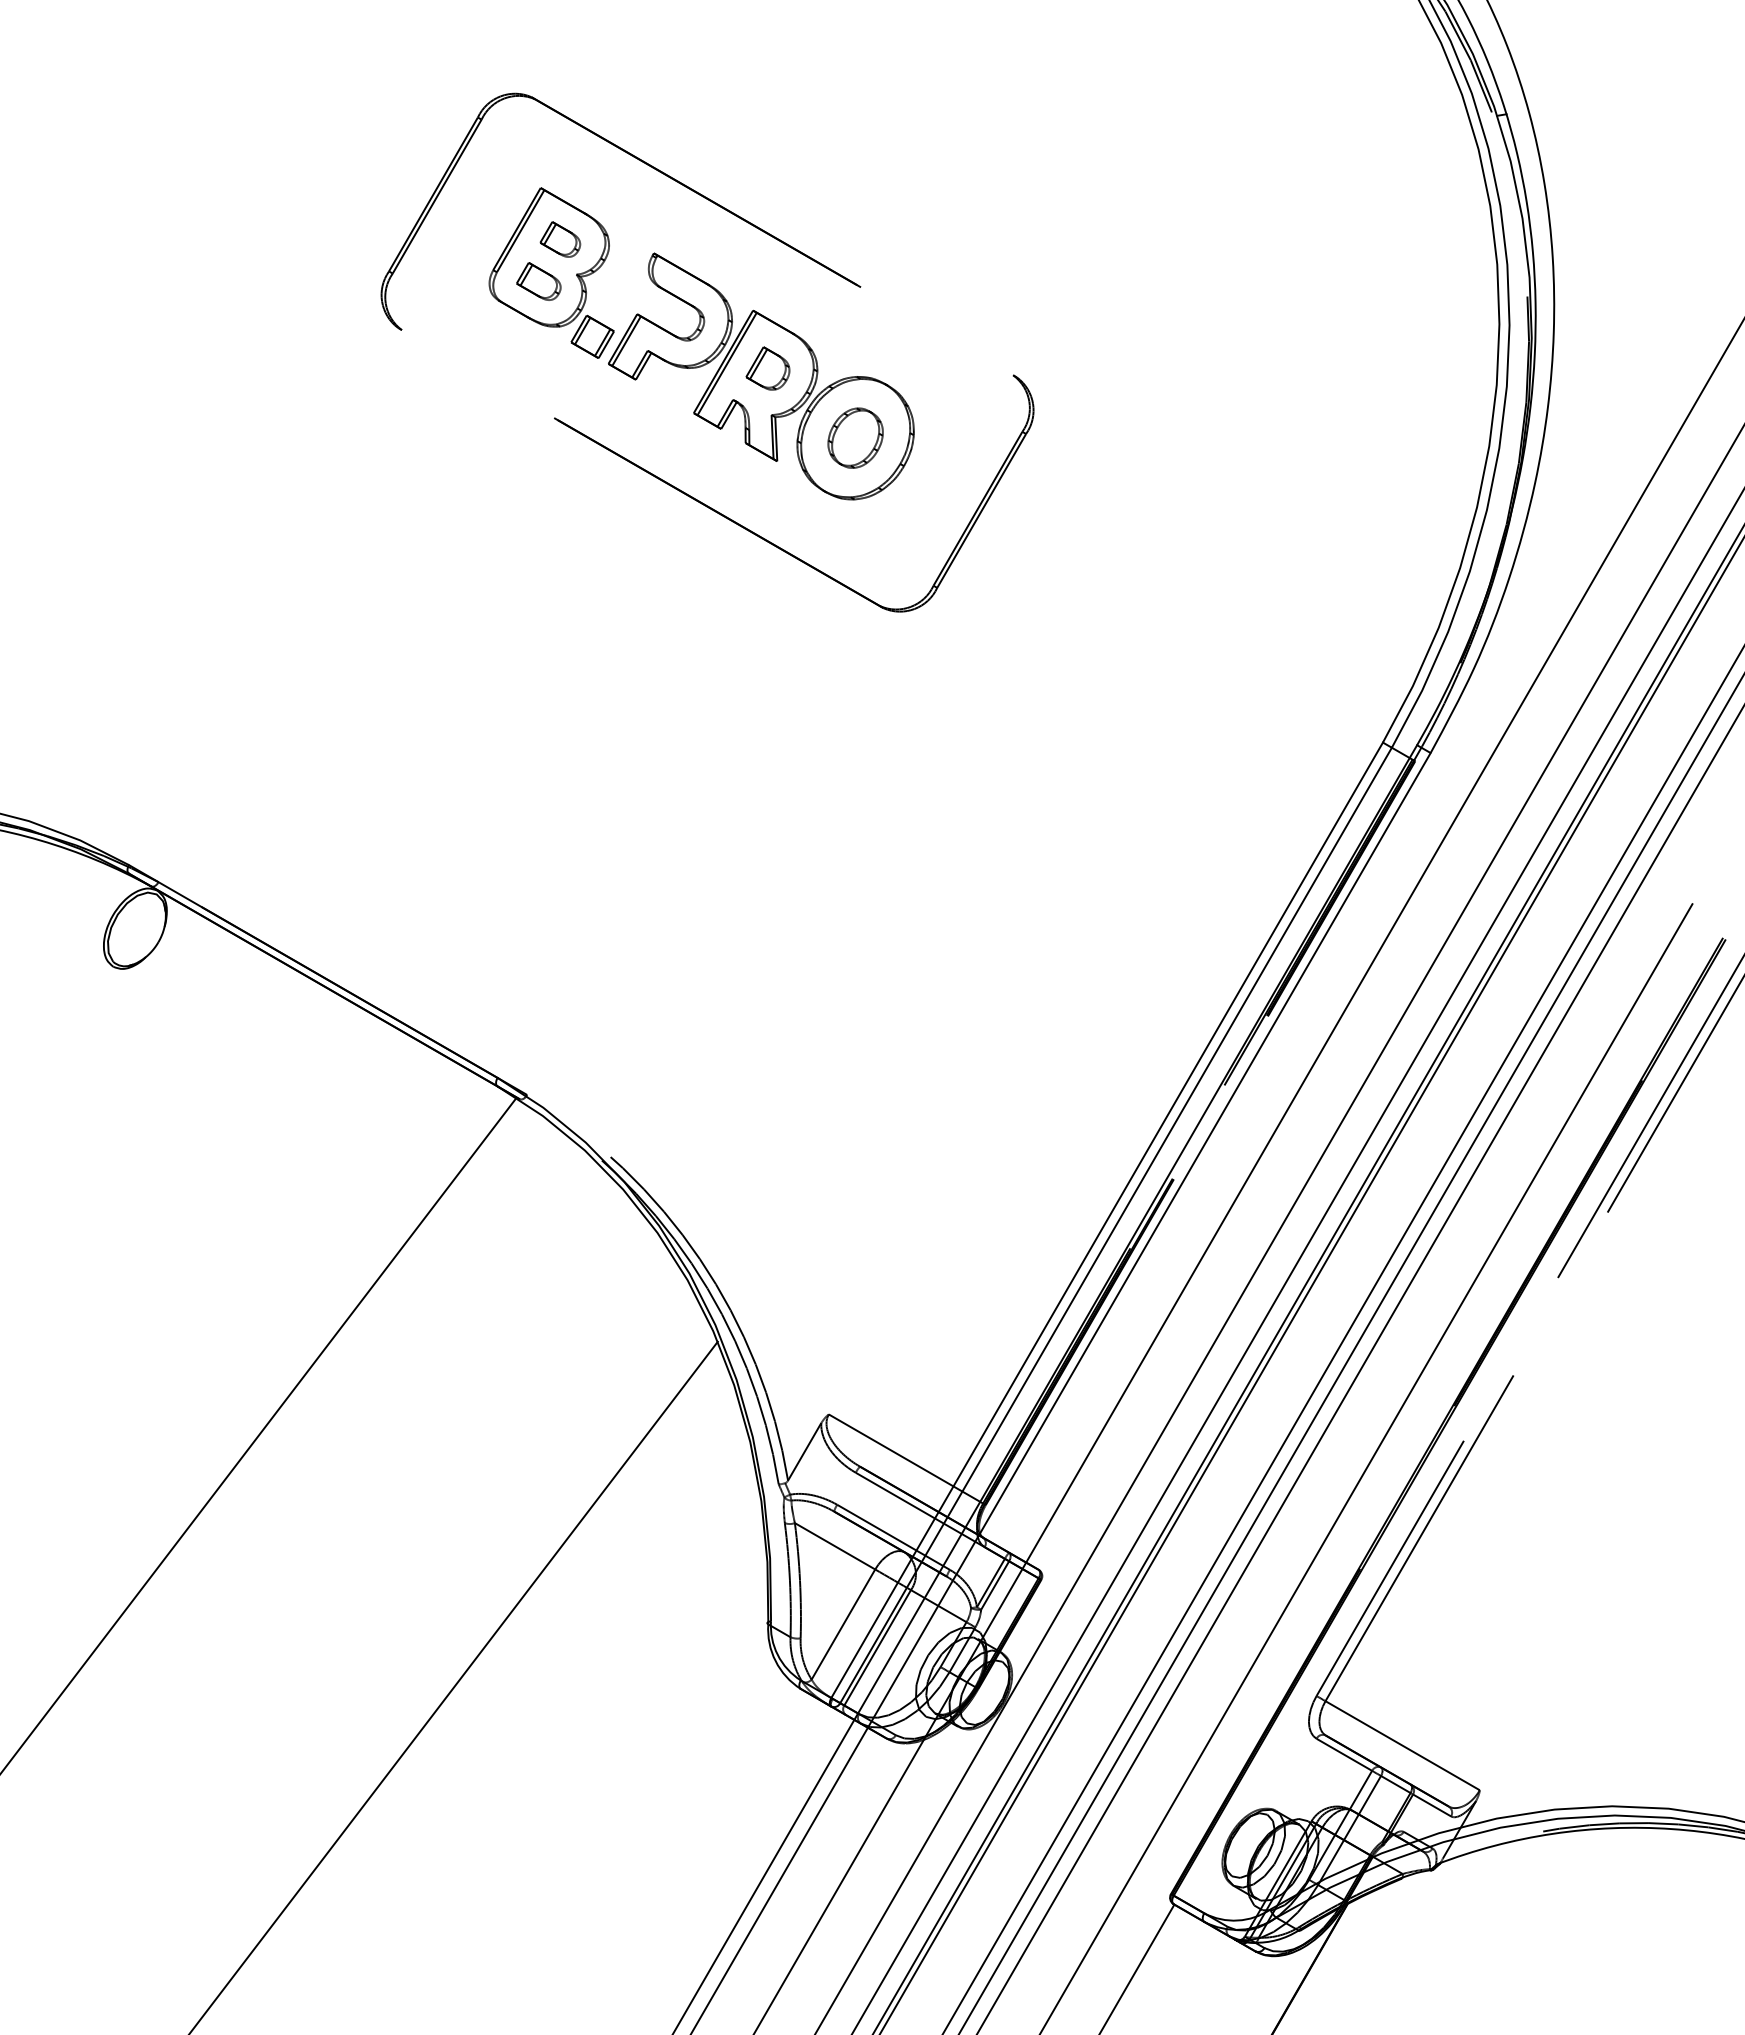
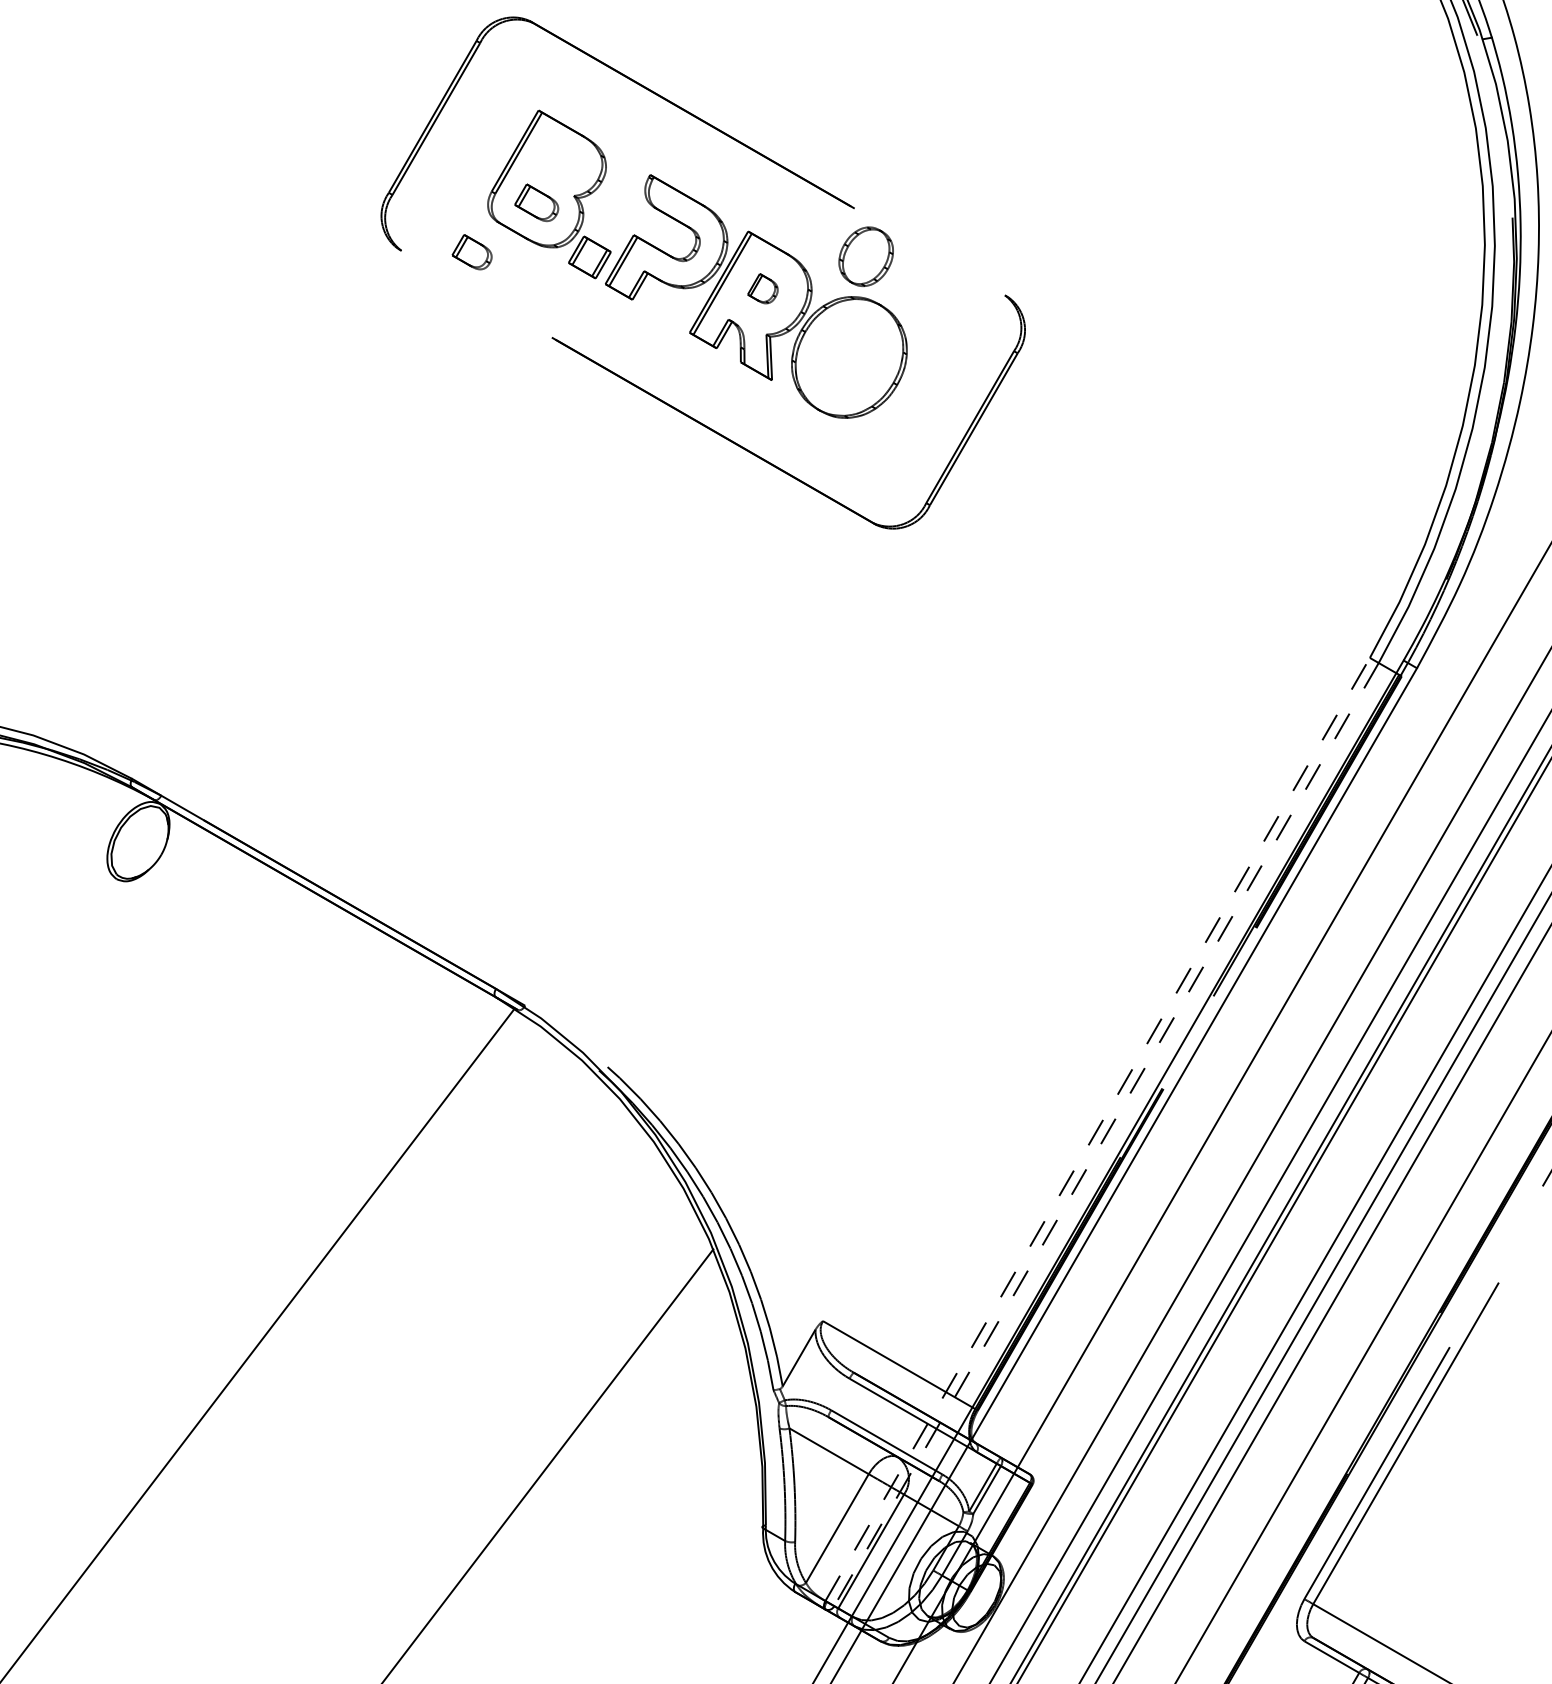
part: (560, 239) -> (472, 252), moved
part: (767, 368) -> (762, 288), size x0.7
part: (855, 437) -> (866, 256), moved
line: (1107, 1220) -> (1098, 1129), solid -> dashed
line: (1116, 1225) -> (1106, 1134), solid -> dashed

